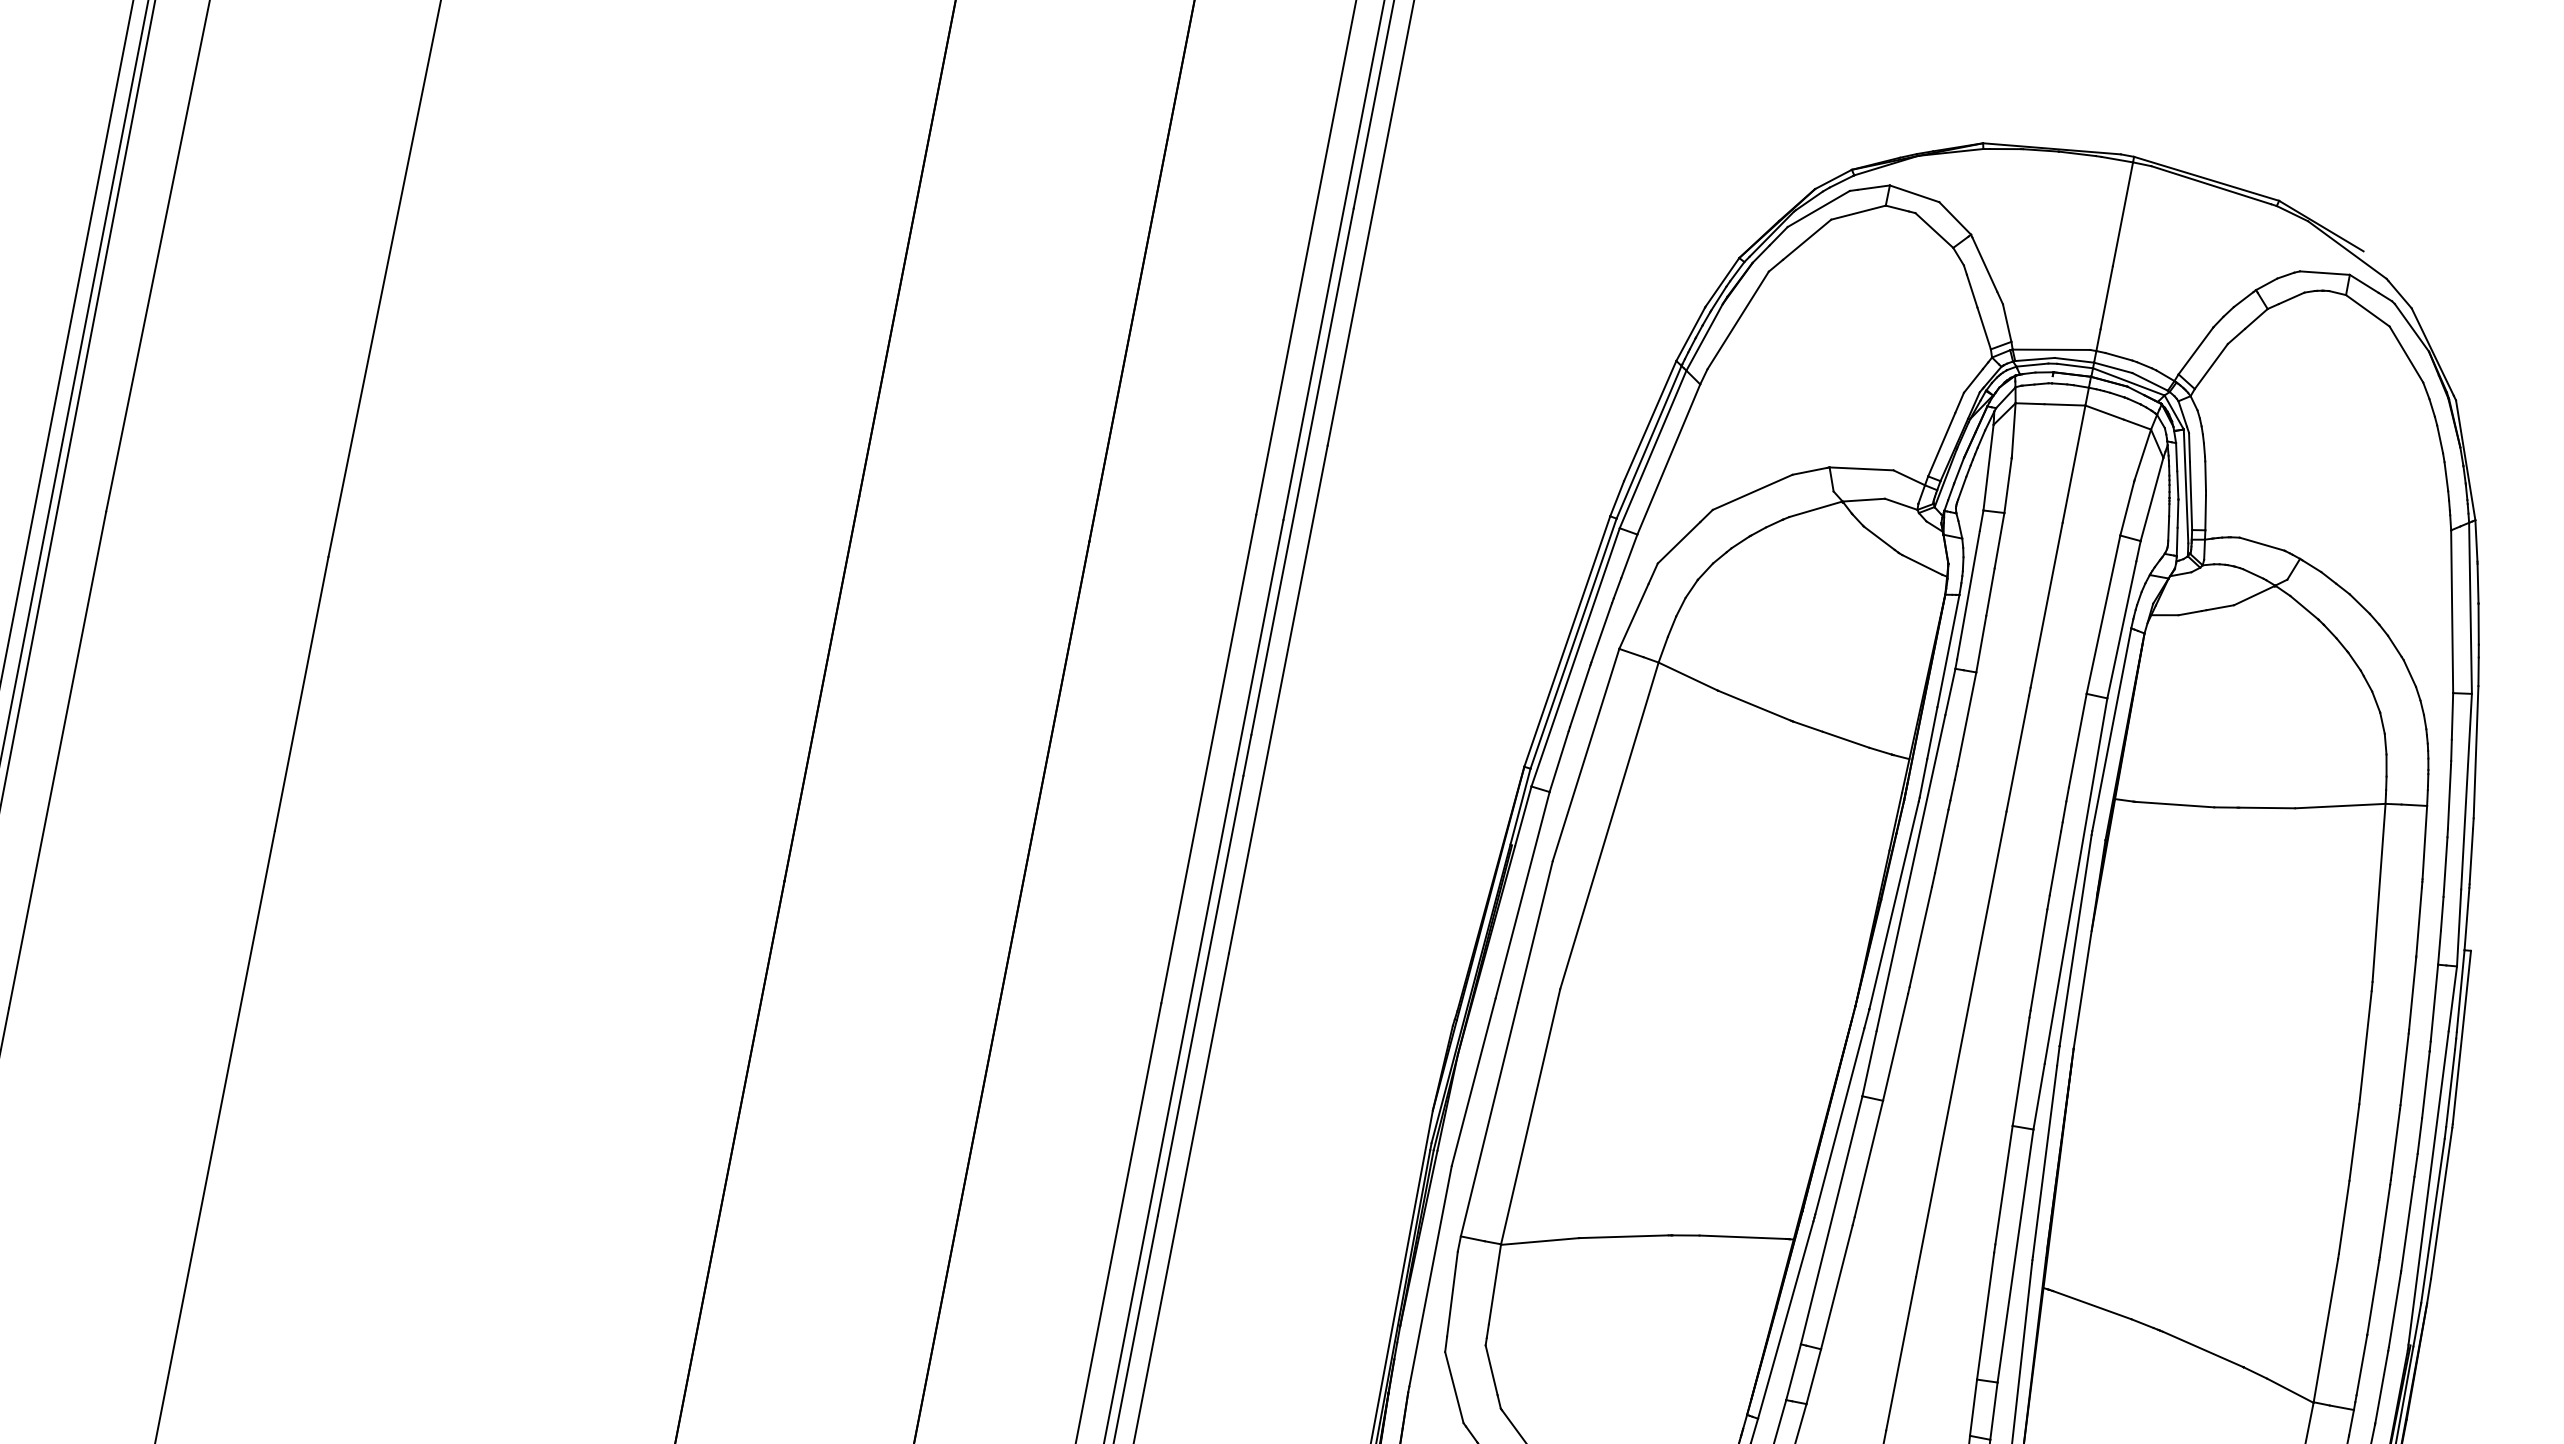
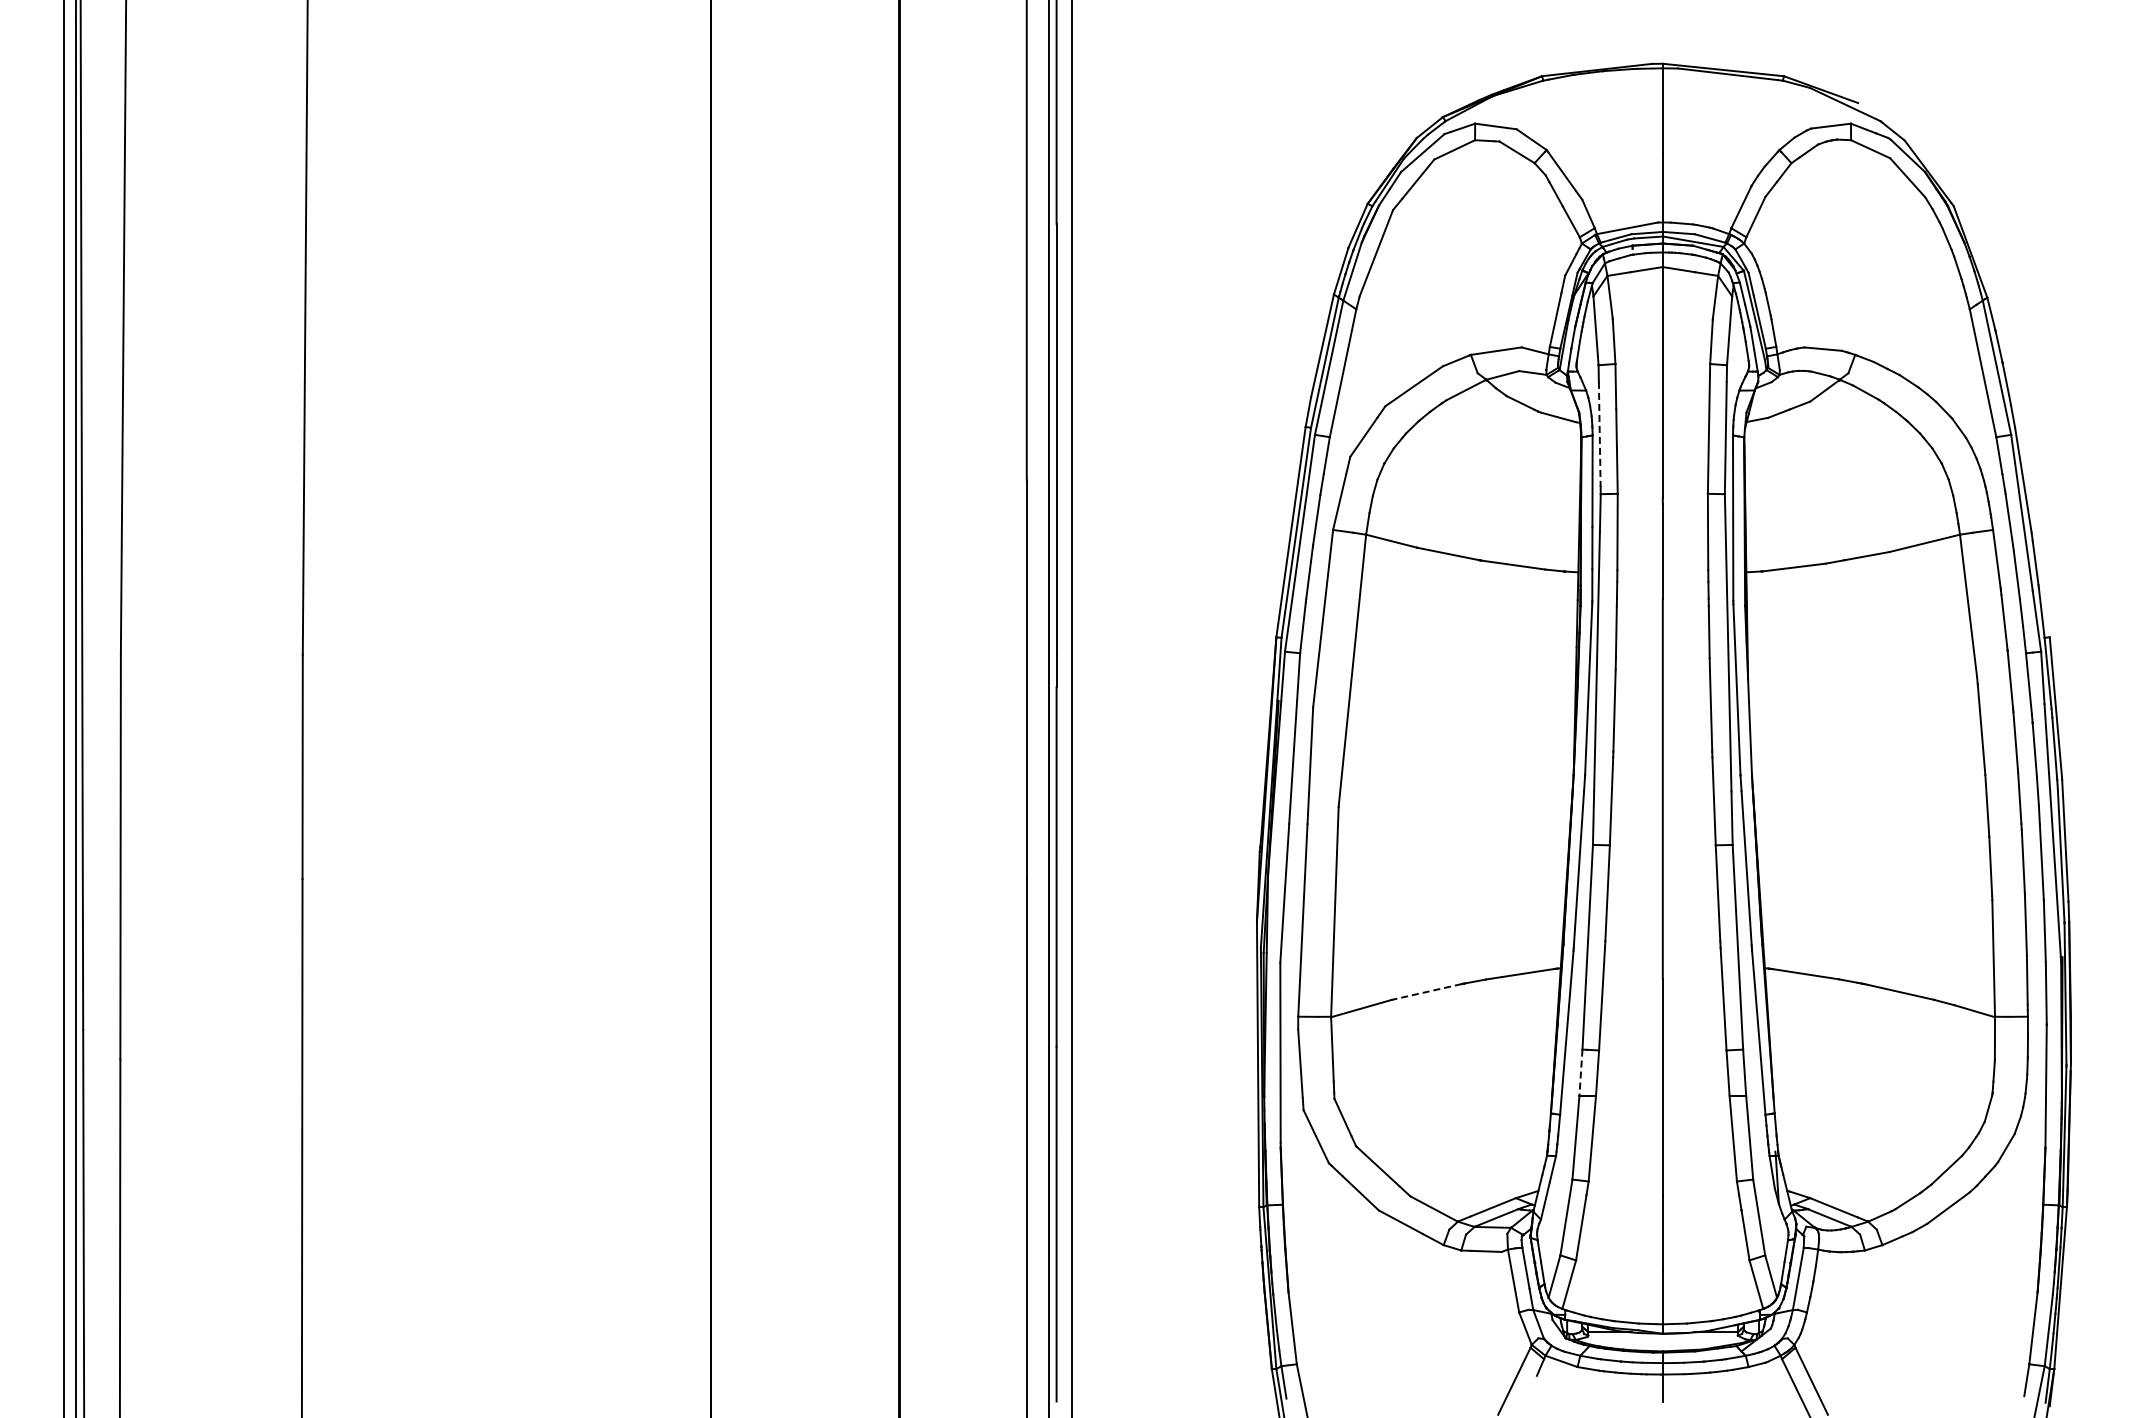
line: (1968, 595) -> (1599, 434), solid -> dashed
line: (1623, 1236) -> (1426, 991), solid -> dashed
line: (1792, 1373) -> (1580, 1073), solid -> dashed

